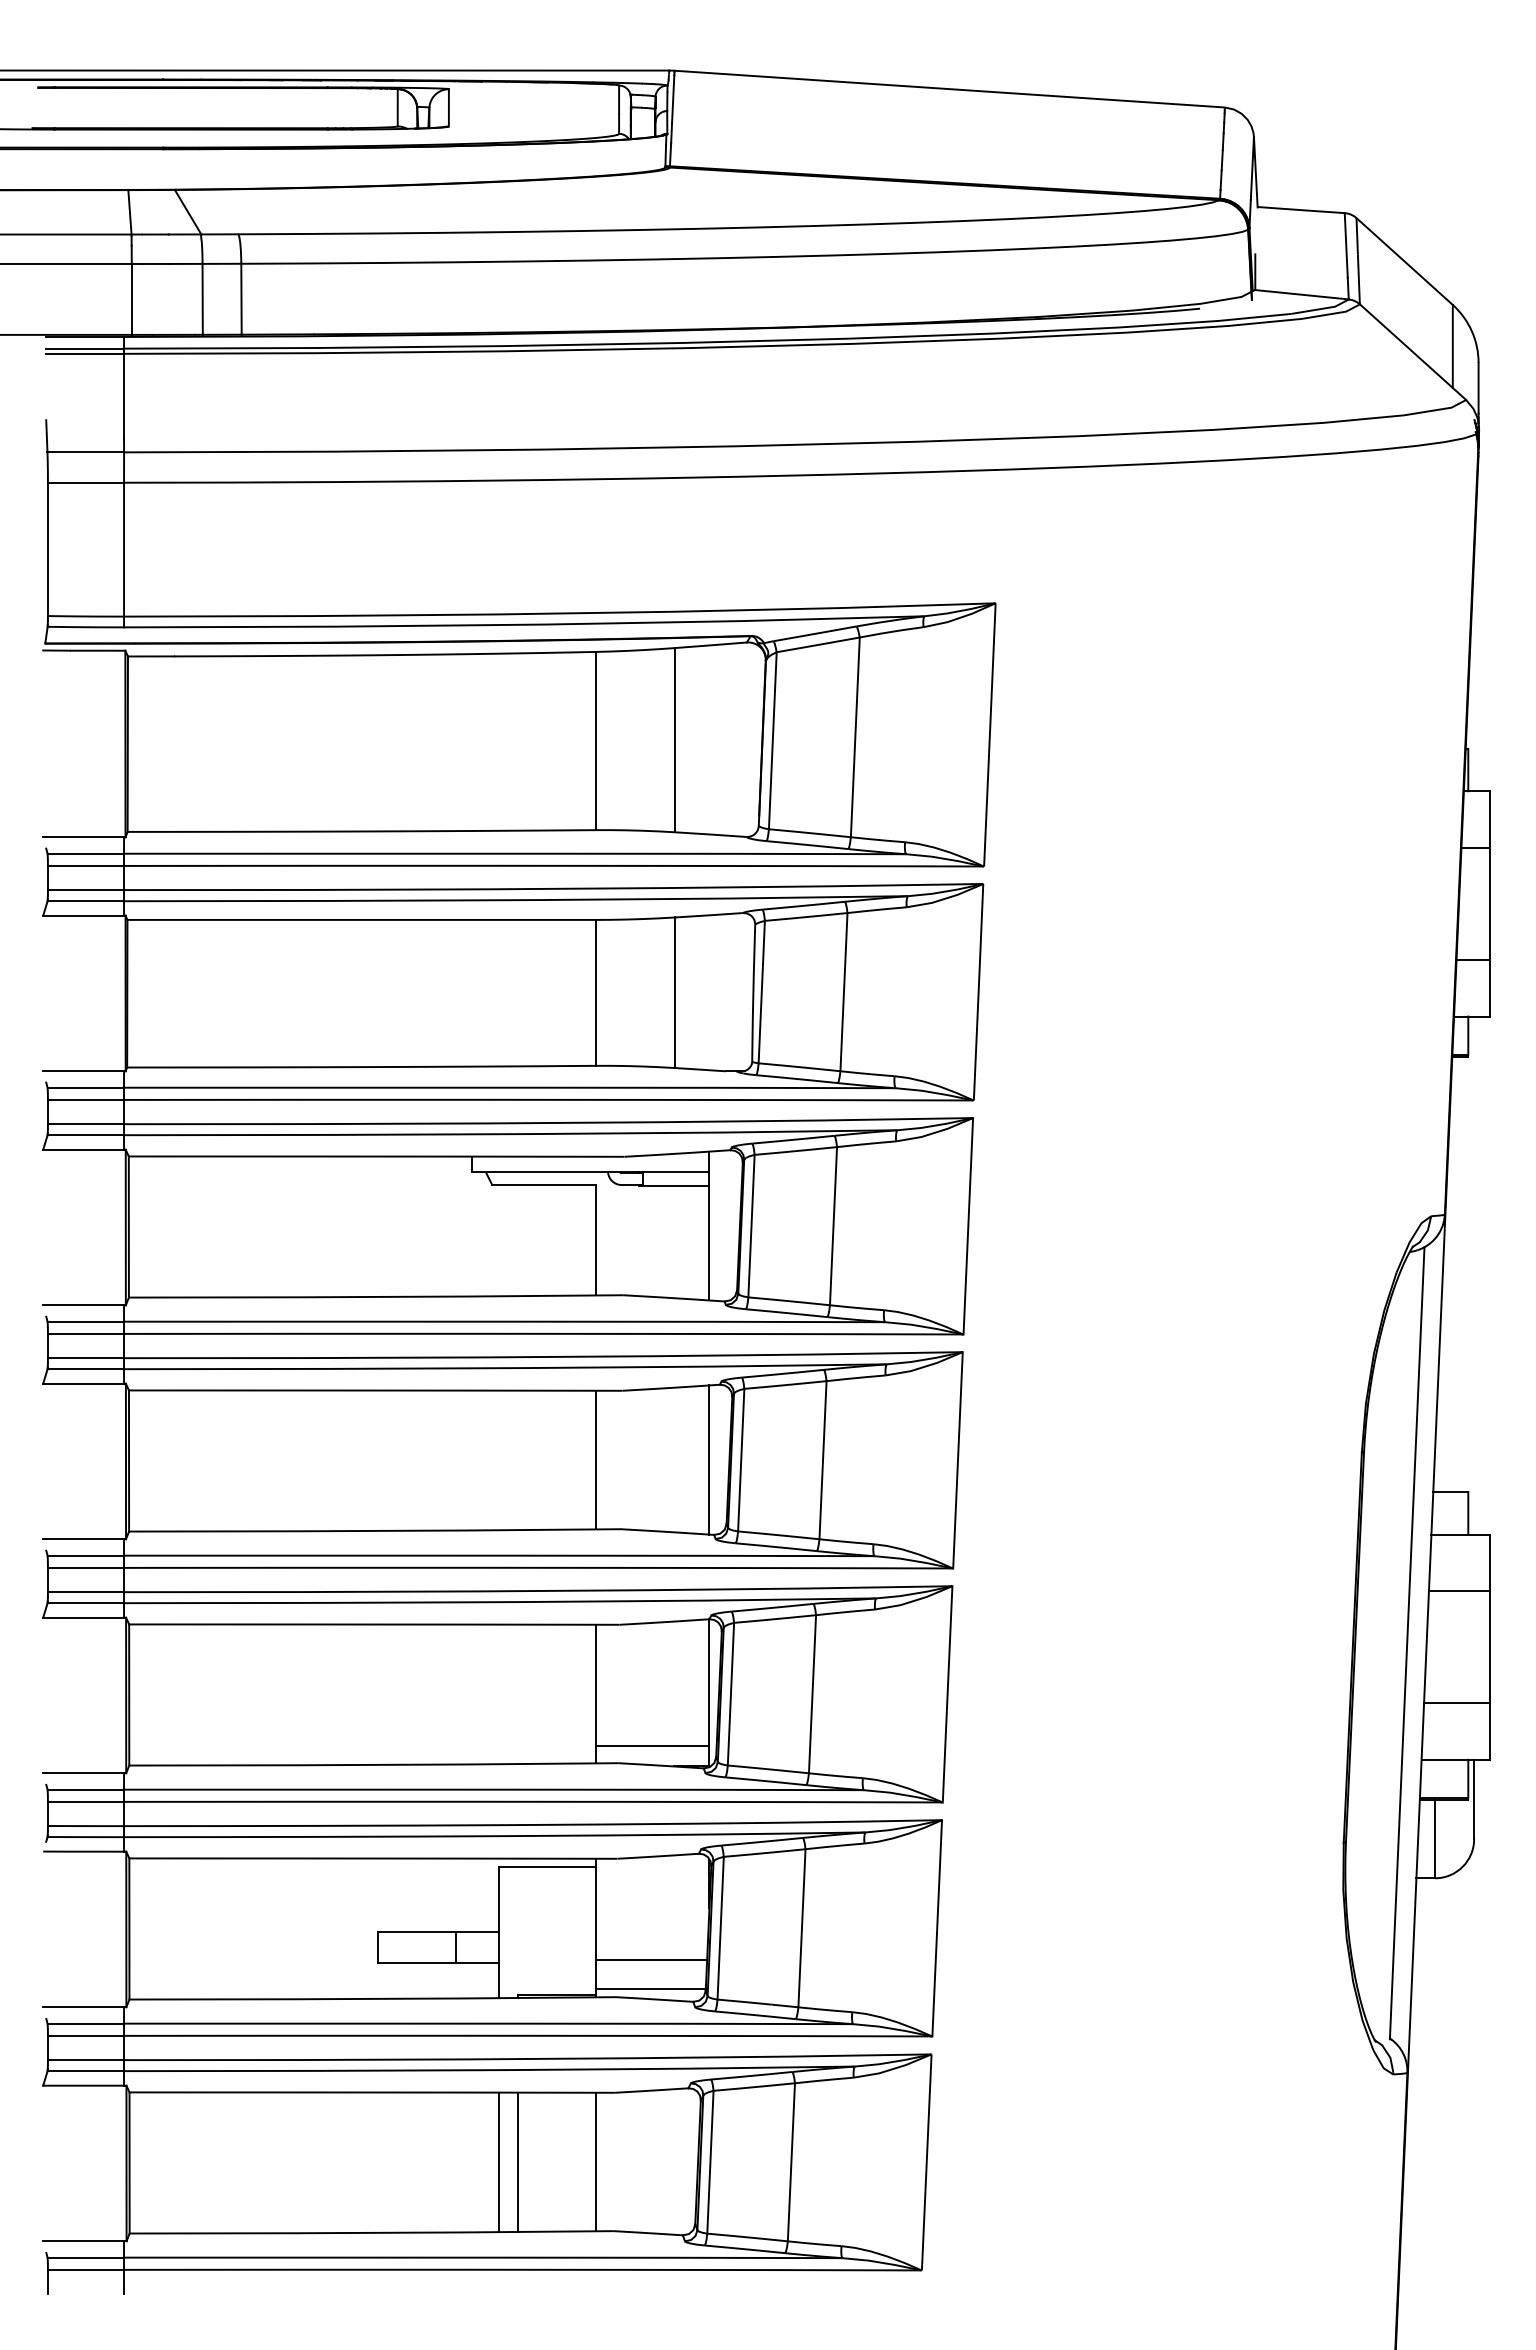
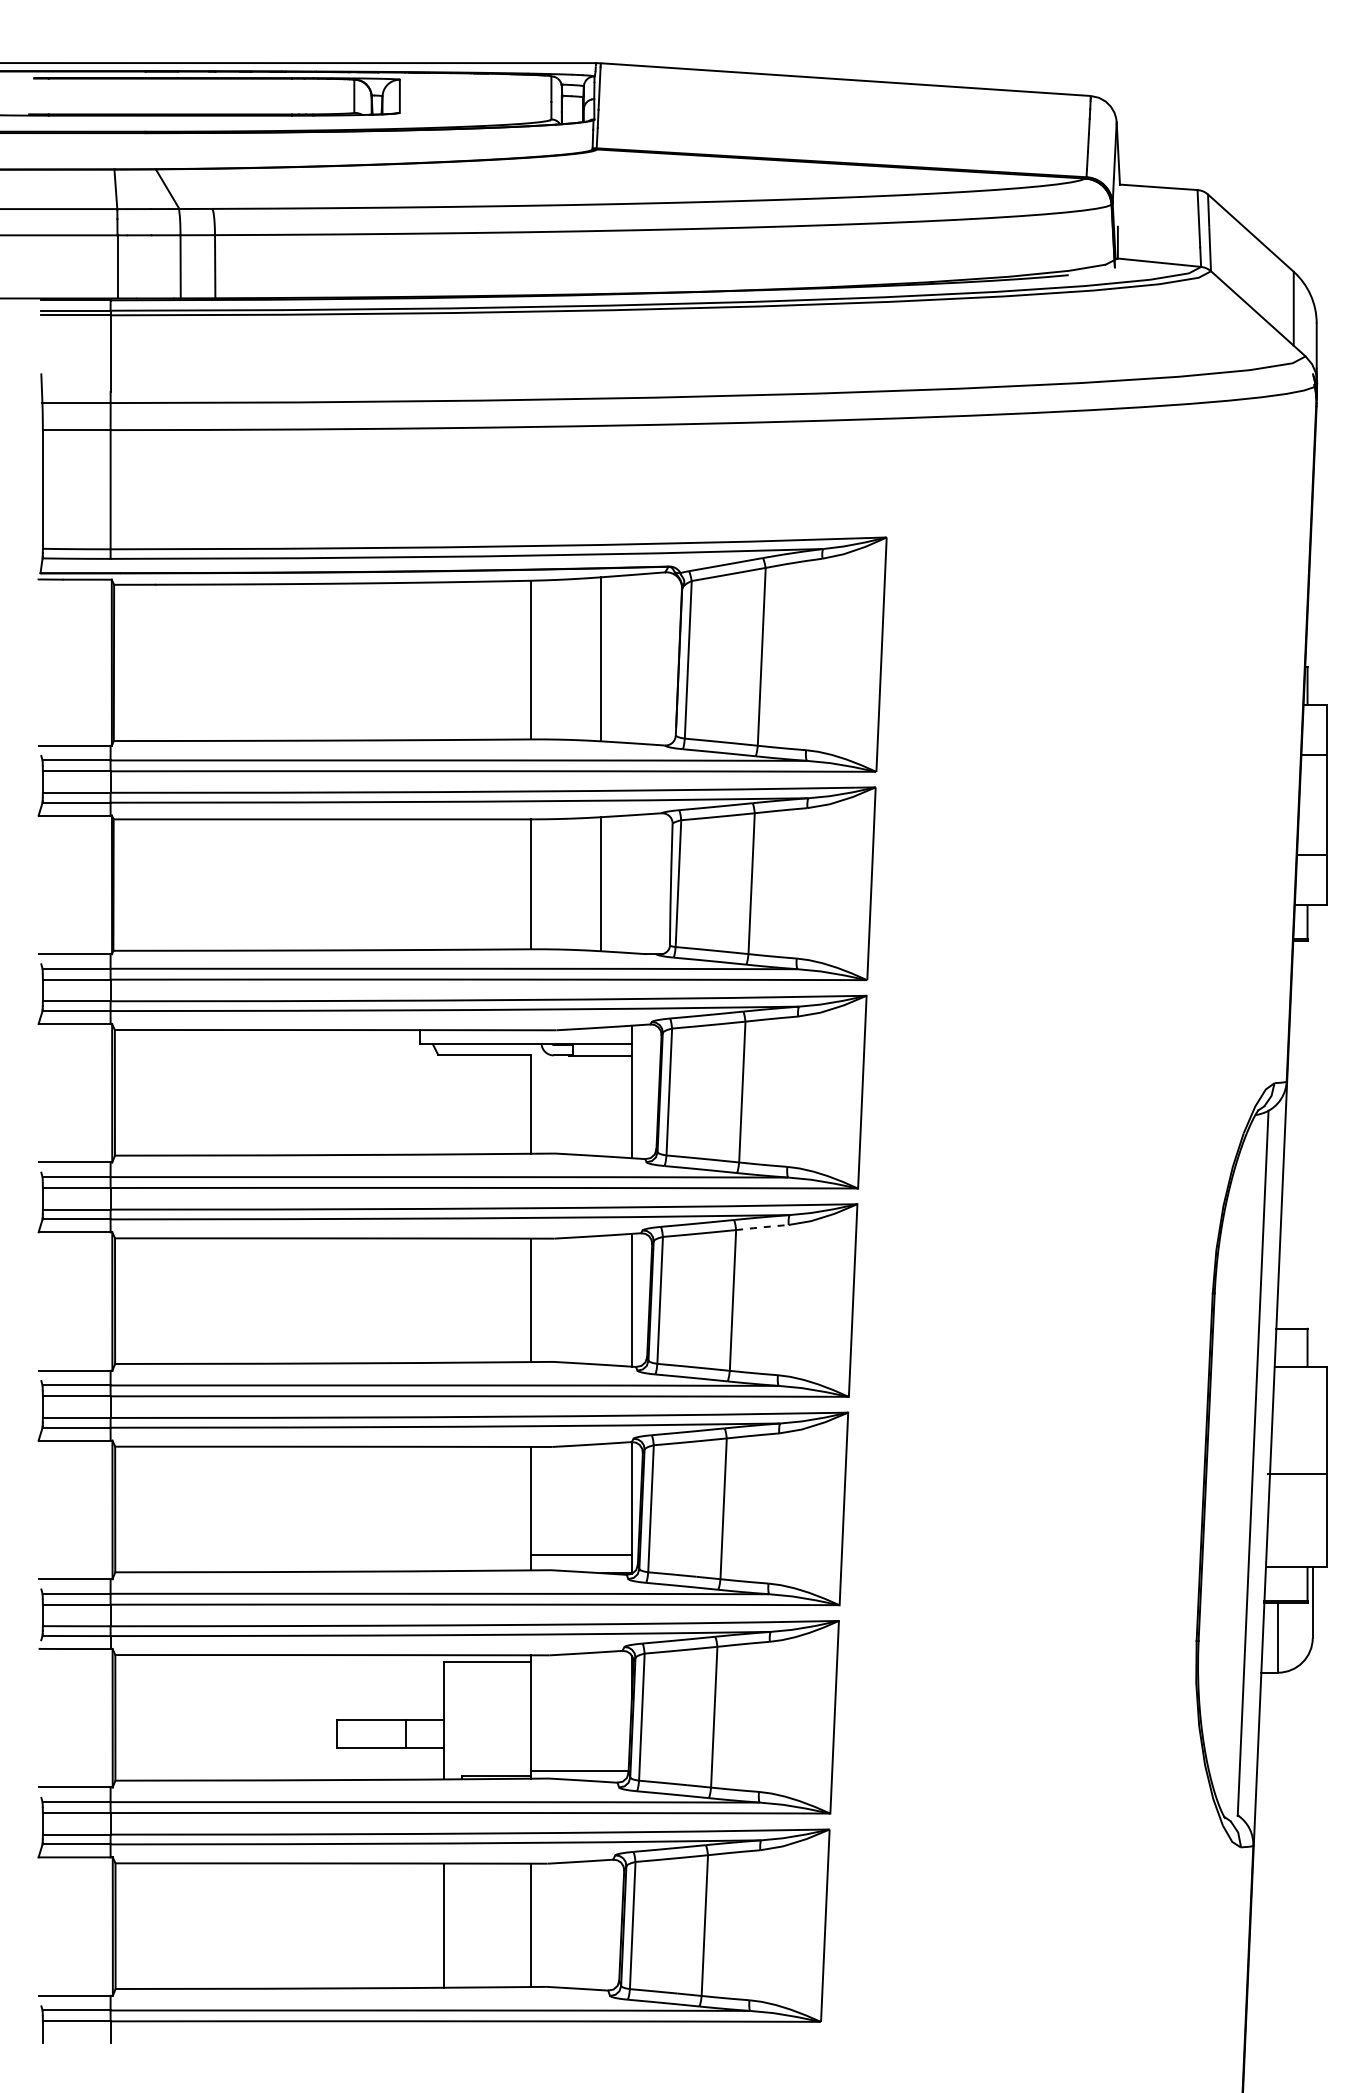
line: (856, 1378) -> (762, 1227), solid -> dashed
line: (1458, 1590) -> (1298, 1416), removed
line: (1456, 1703) -> (1297, 1474), moved
line: (651, 1960) -> (580, 1745), removed
line: (518, 2161) -> (461, 1924), removed

